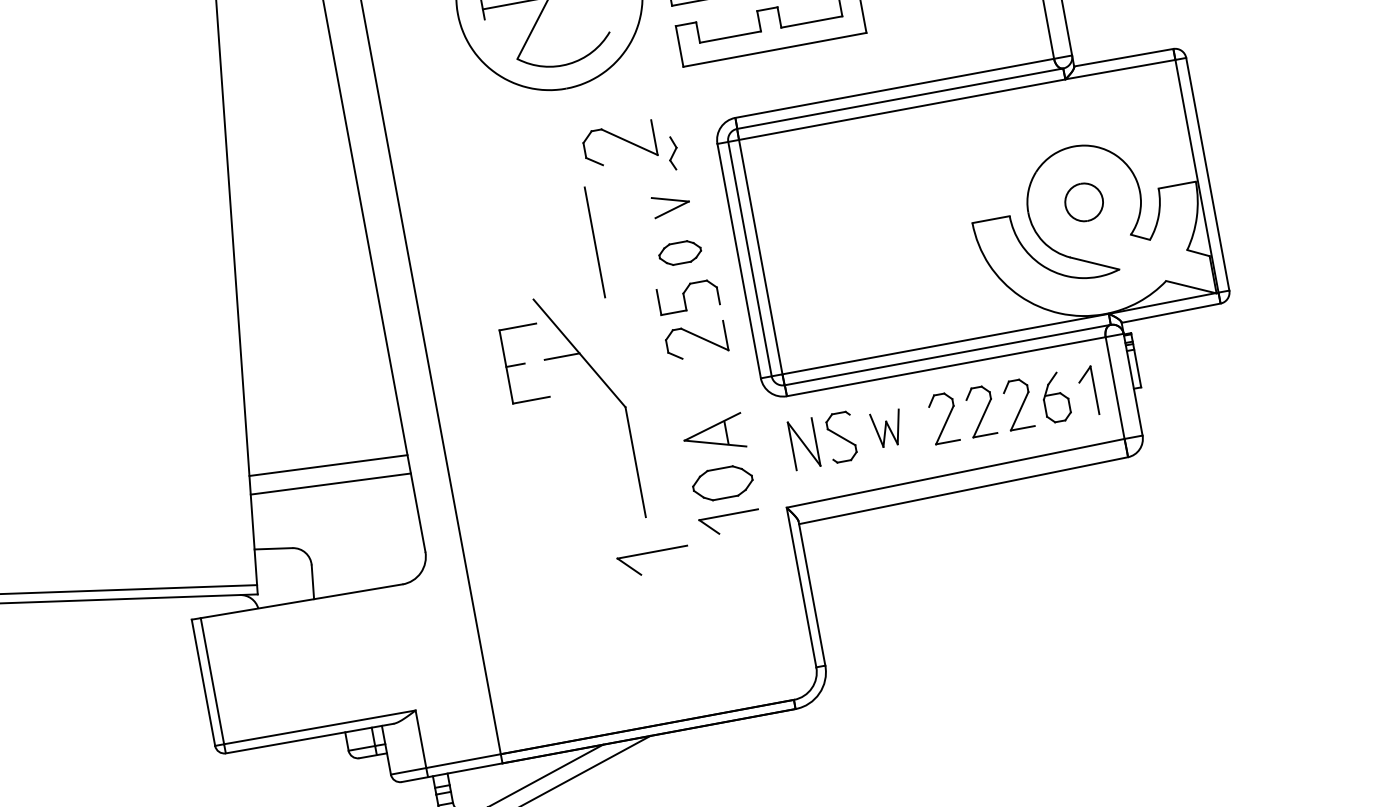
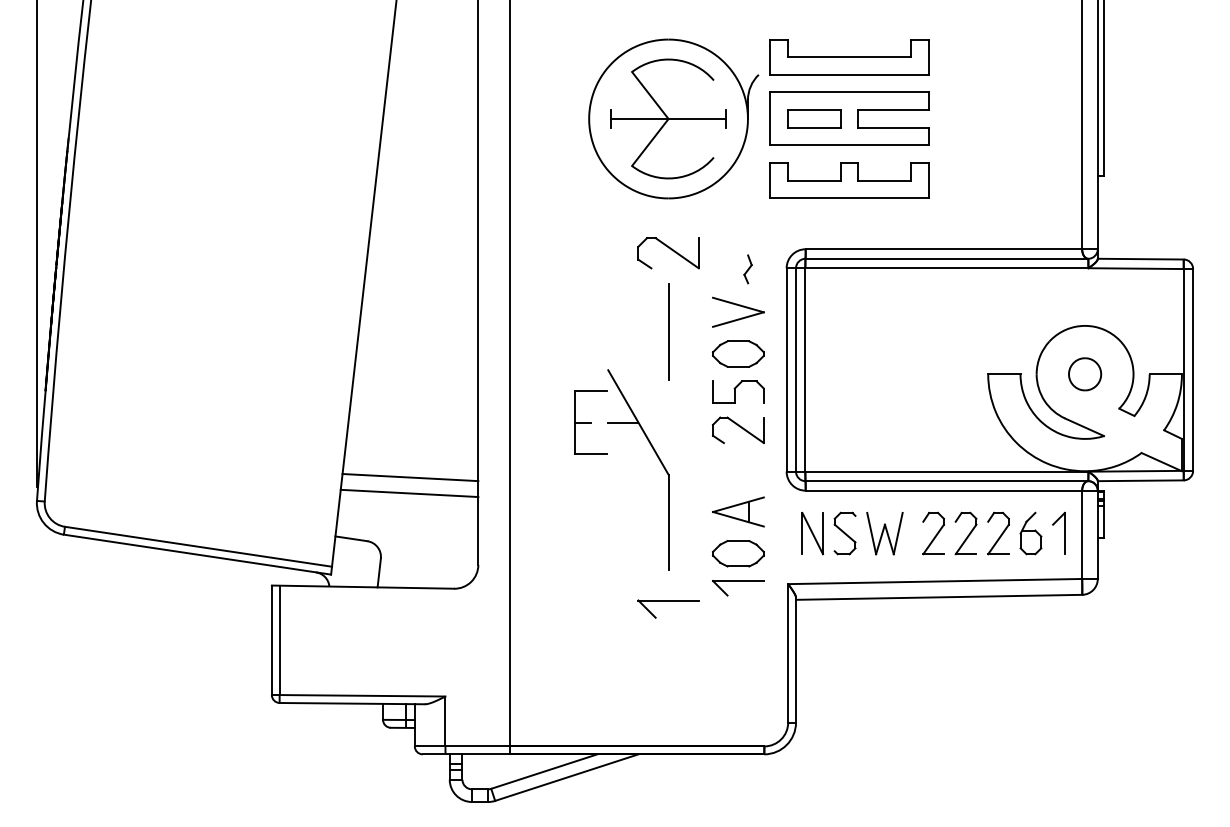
part: (619, 144) -> (668, 253), moved
part: (671, 204) -> (738, 311), size x1.67
part: (680, 252) -> (738, 353), size x1.43
part: (886, 428) -> (884, 533), size x1.43

